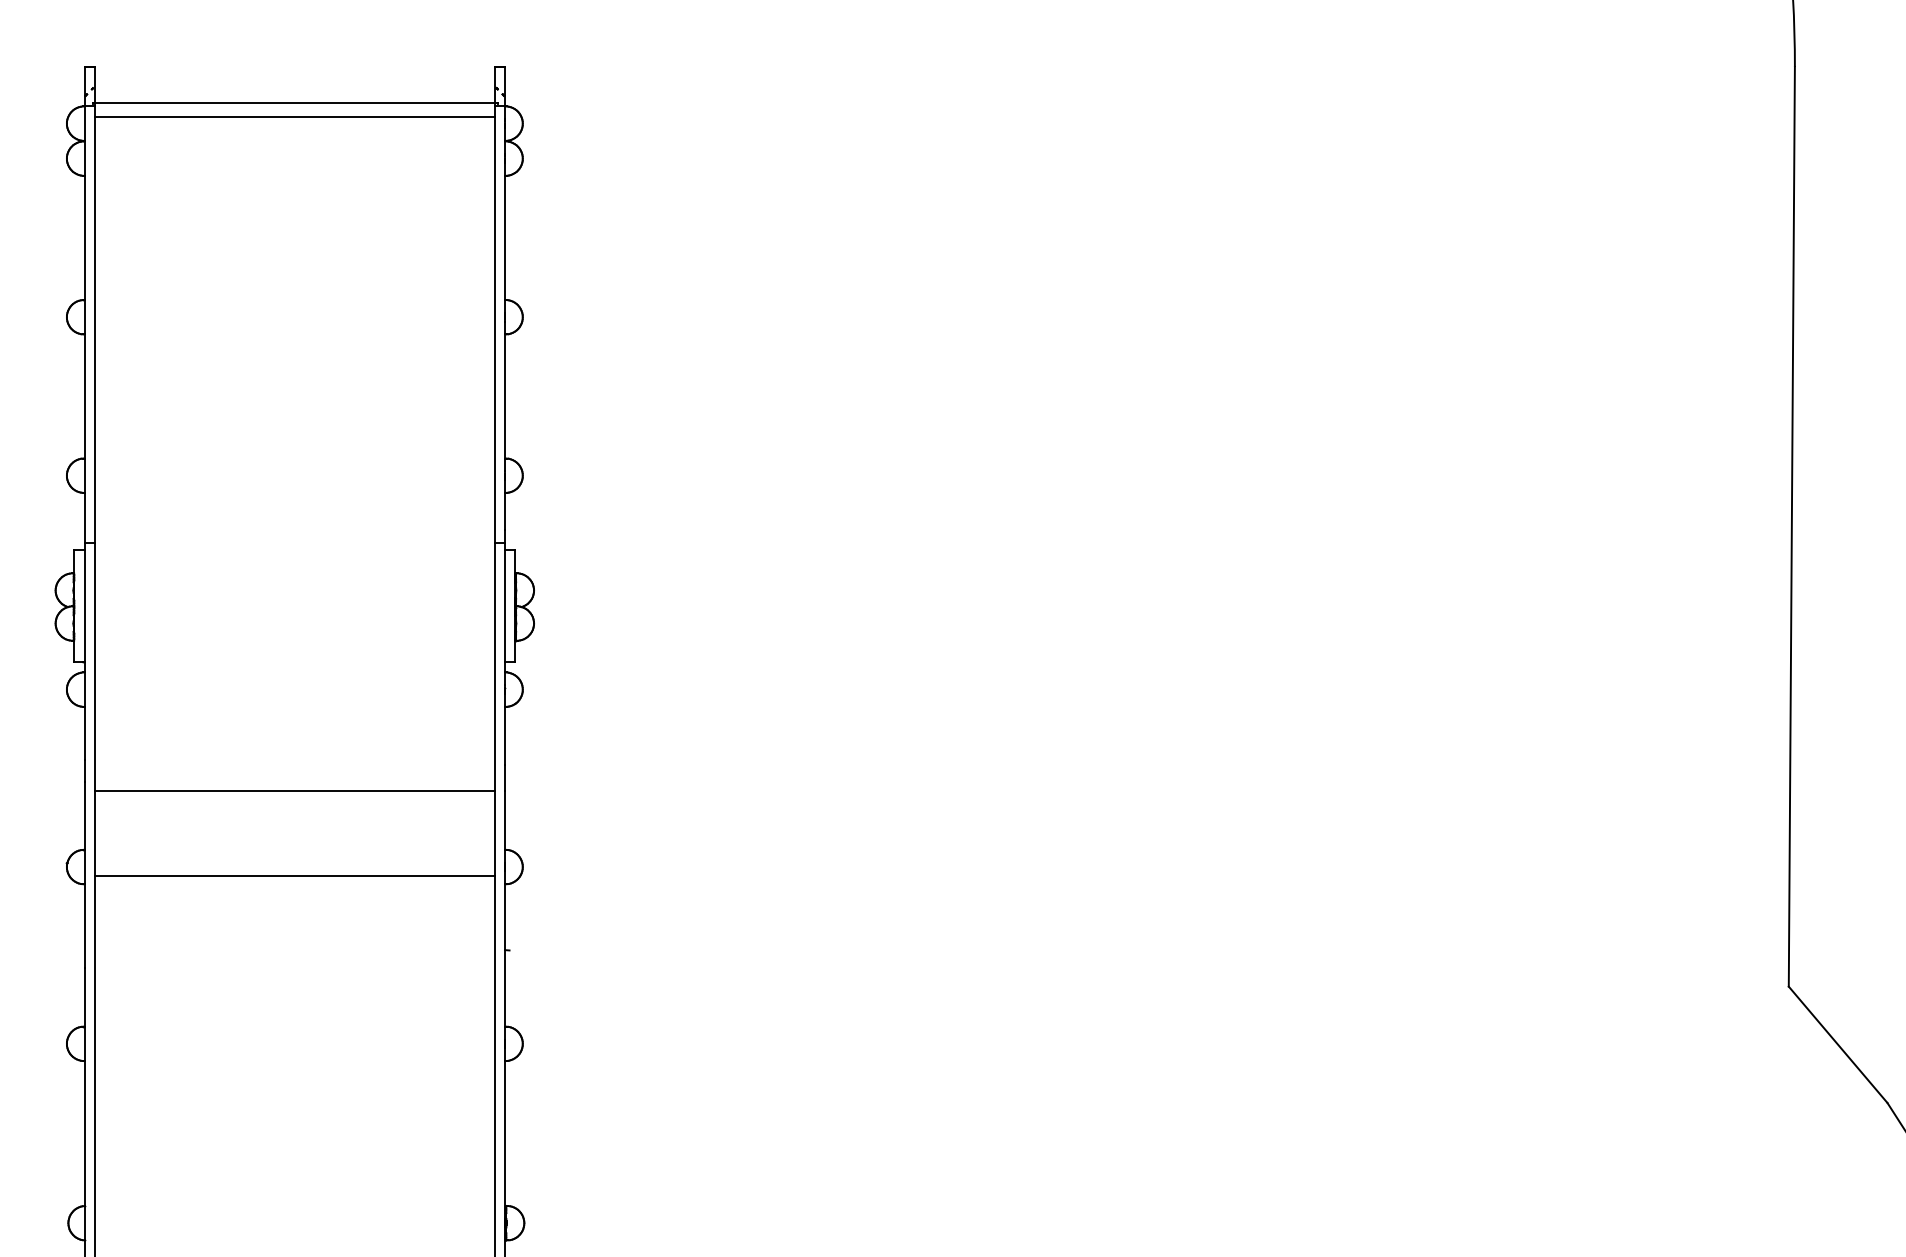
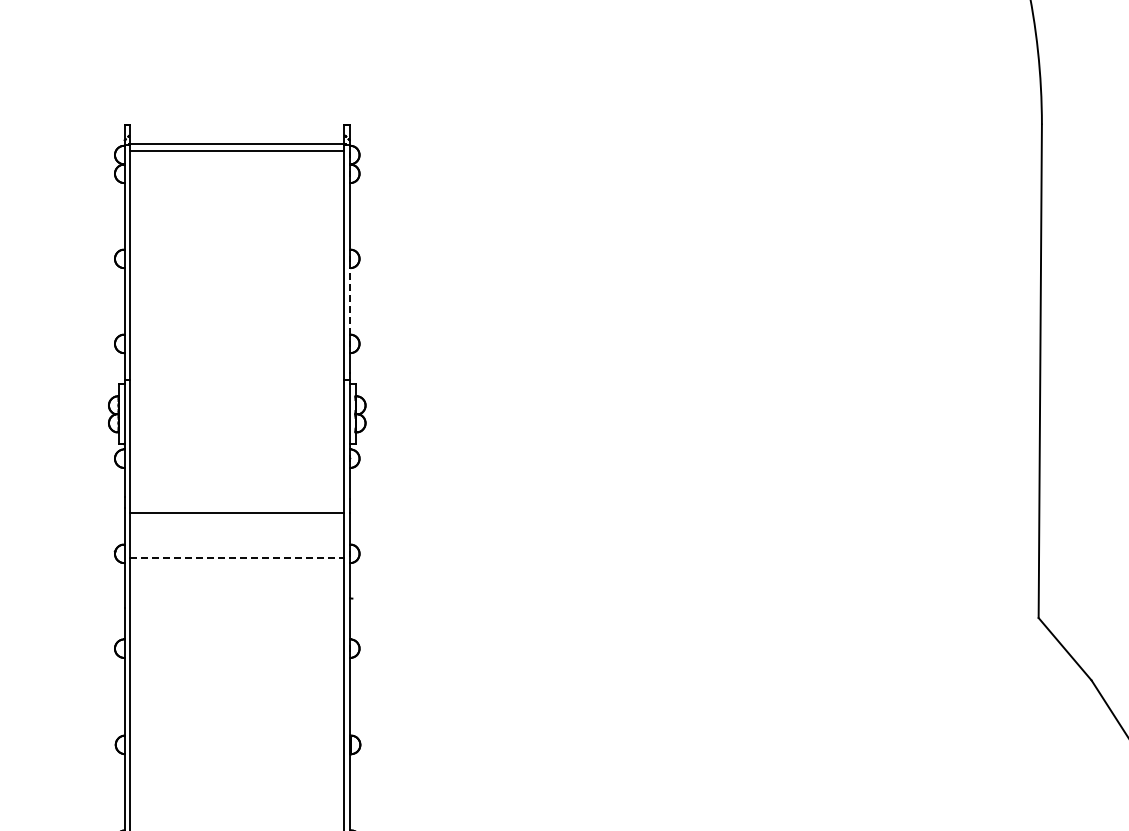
line: (504, 394) -> (349, 300), solid -> dashed
line: (295, 875) -> (237, 558), solid -> dashed

